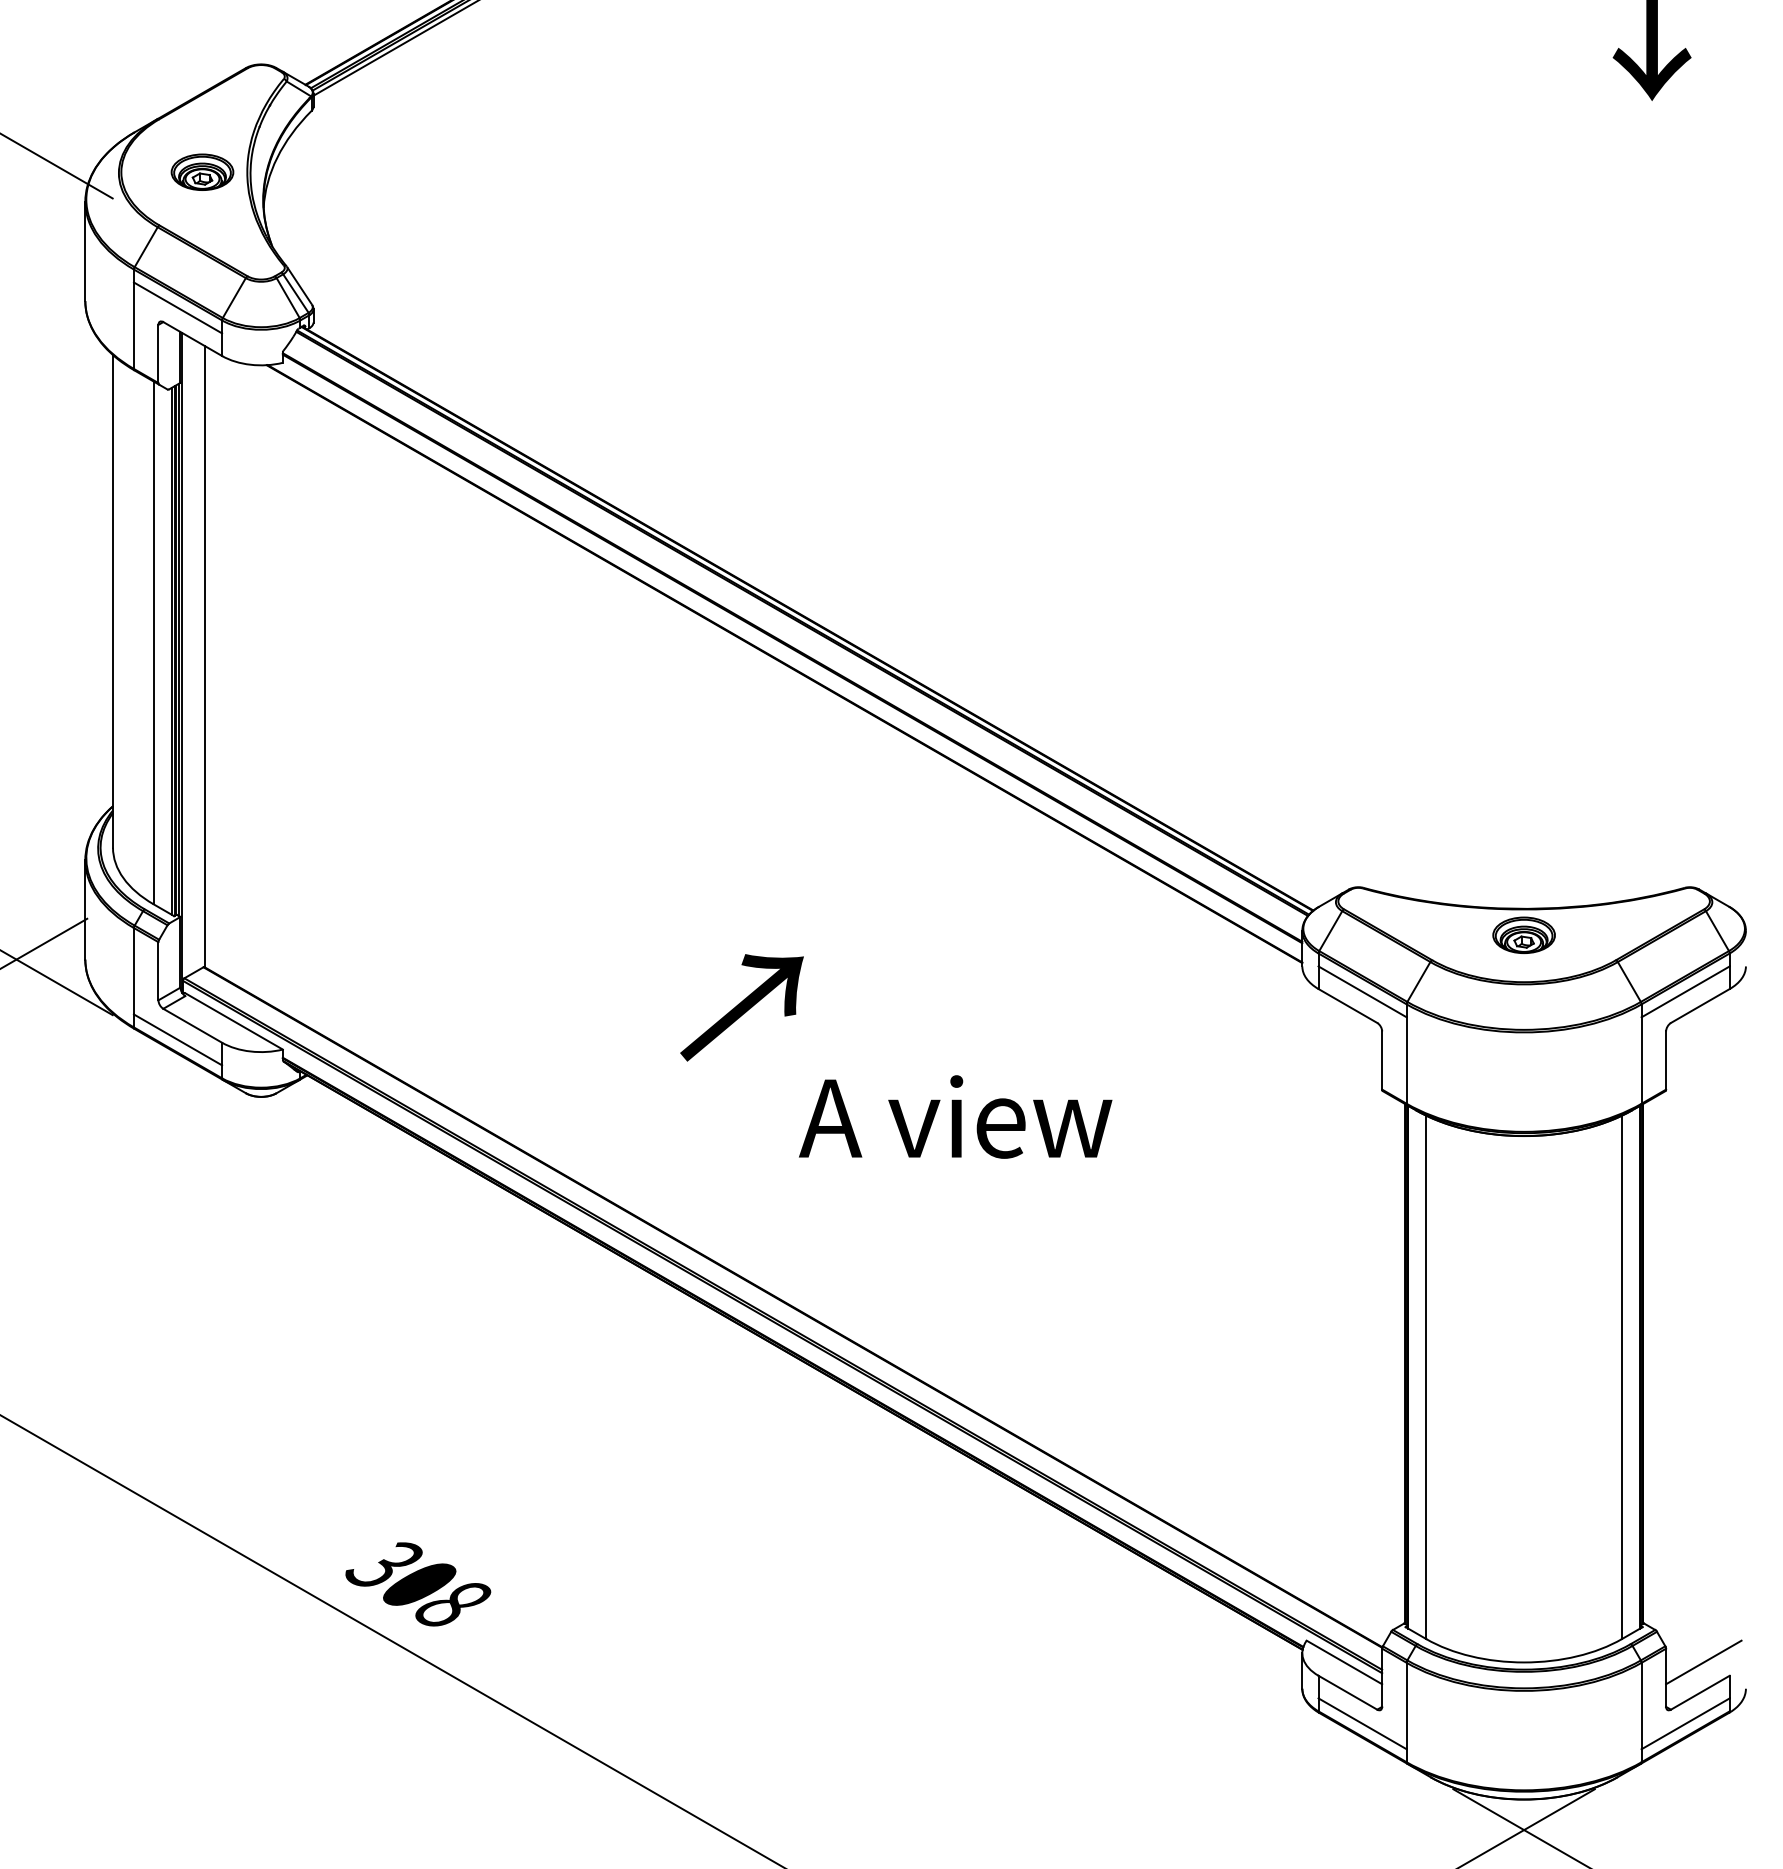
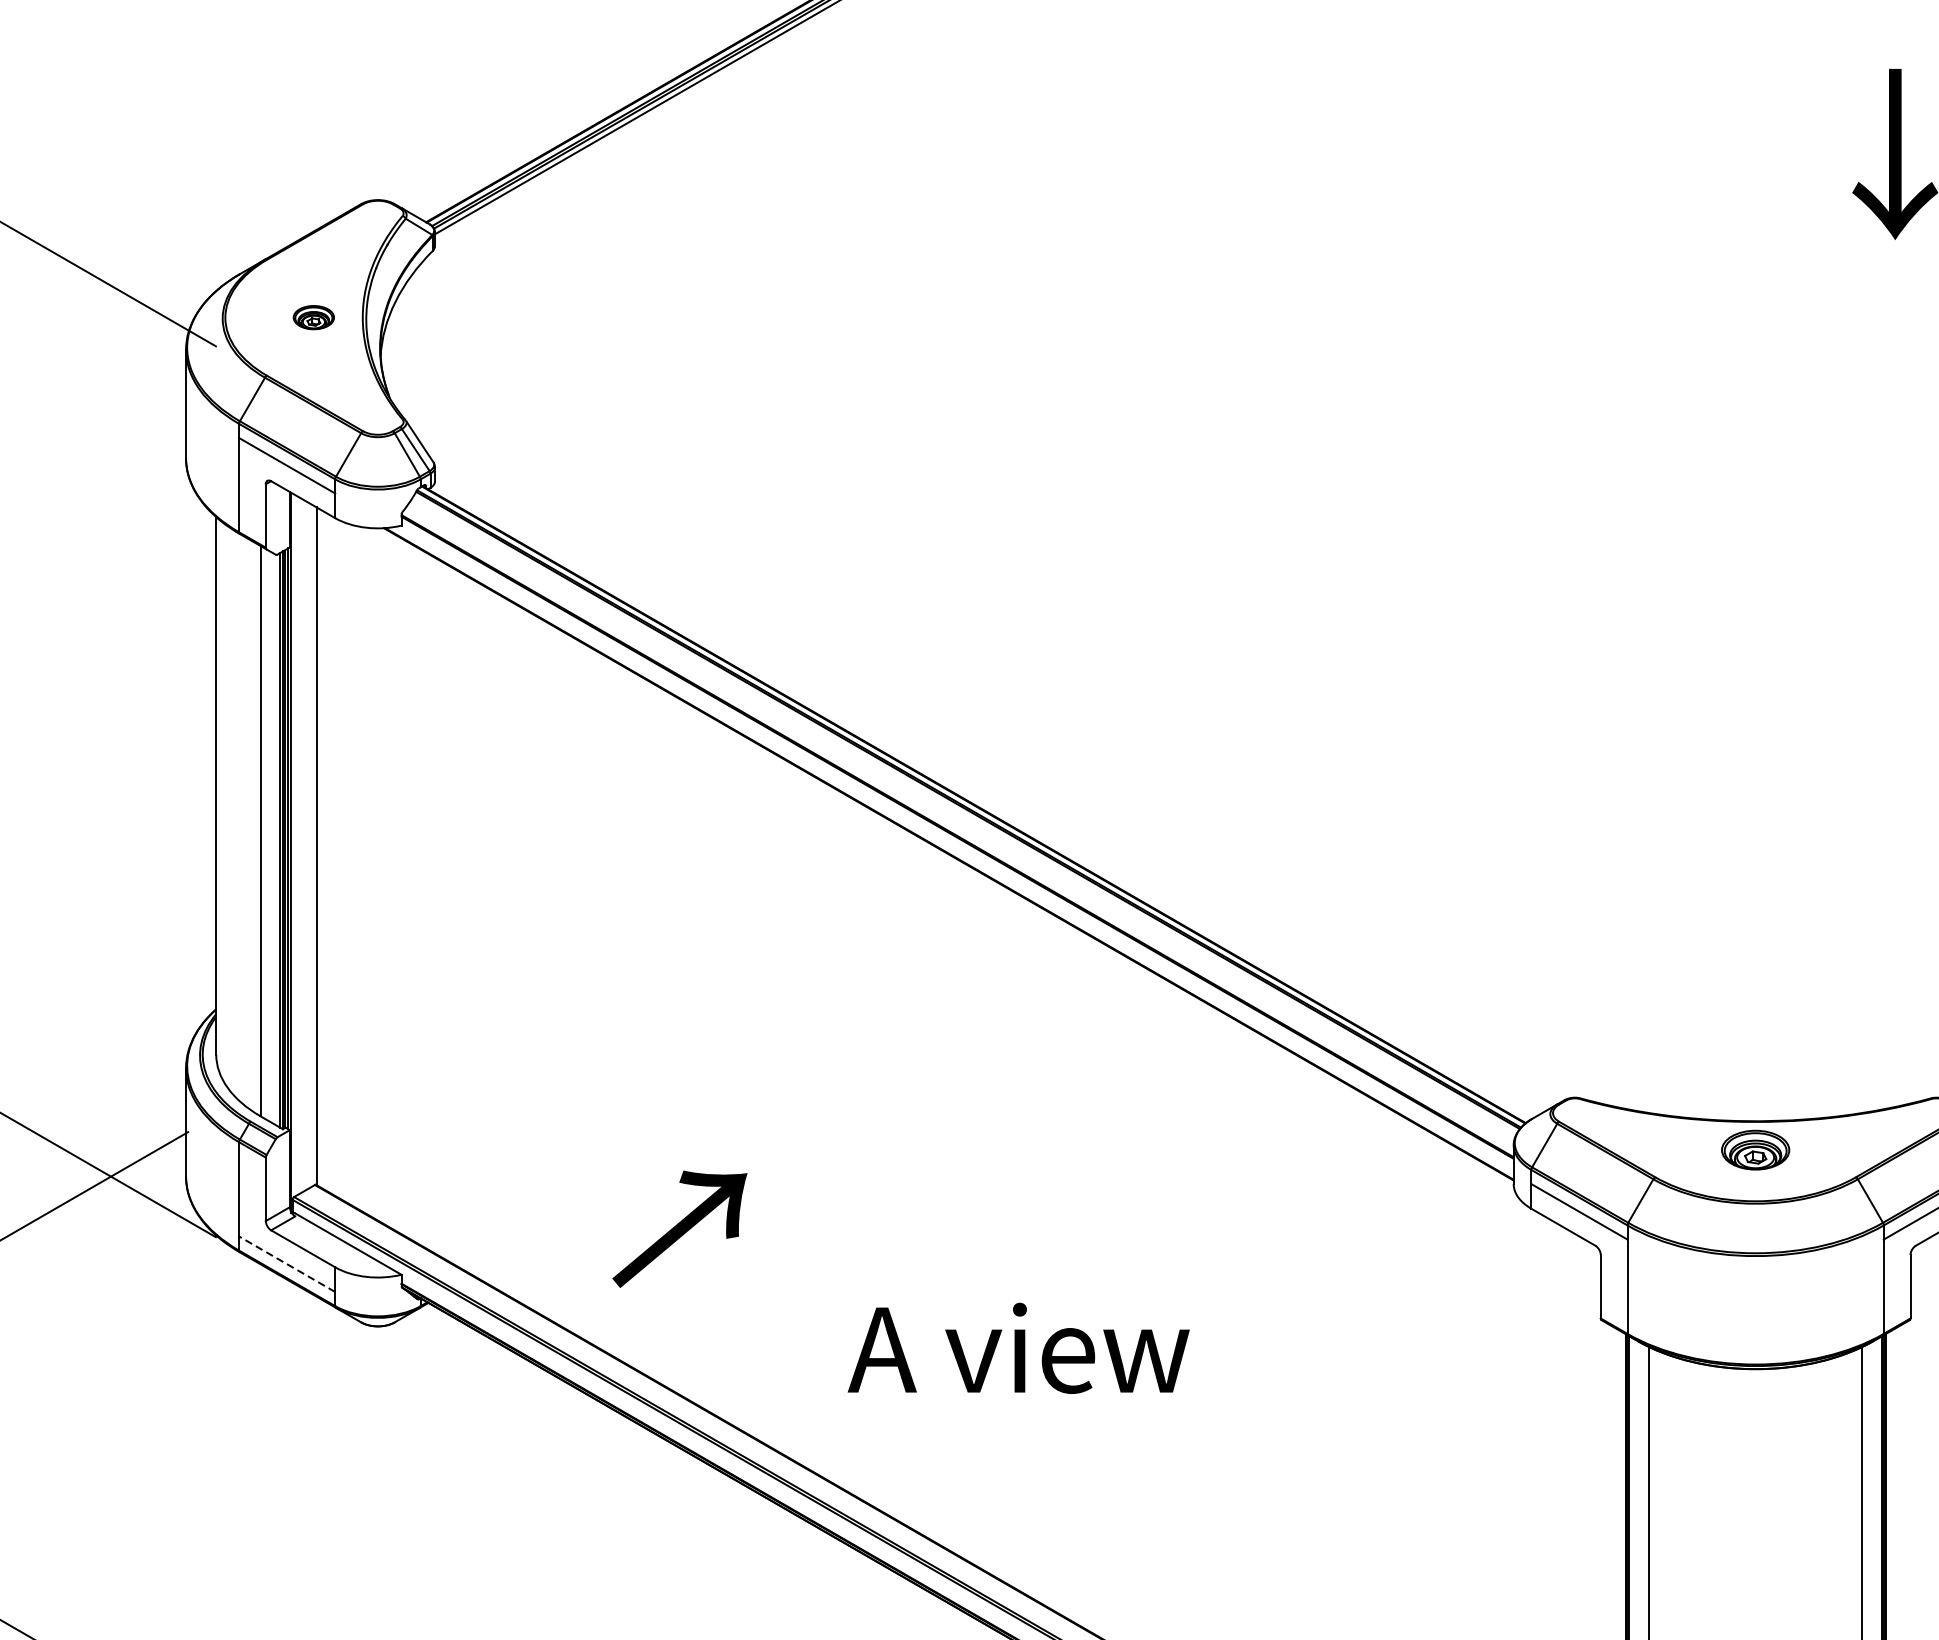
part: (202, 171) -> (313, 316), size x0.6
text: (741, 1007) -> (679, 1228), moved
line: (178, 1039) -> (287, 1263), solid -> dashed
text: (955, 1116) -> (1018, 1347), moved

